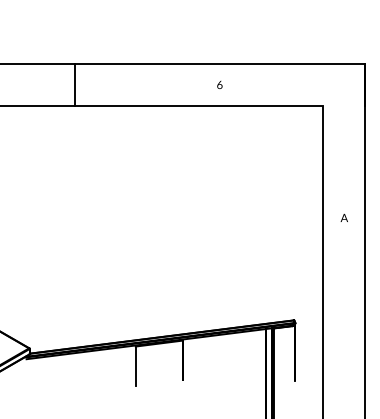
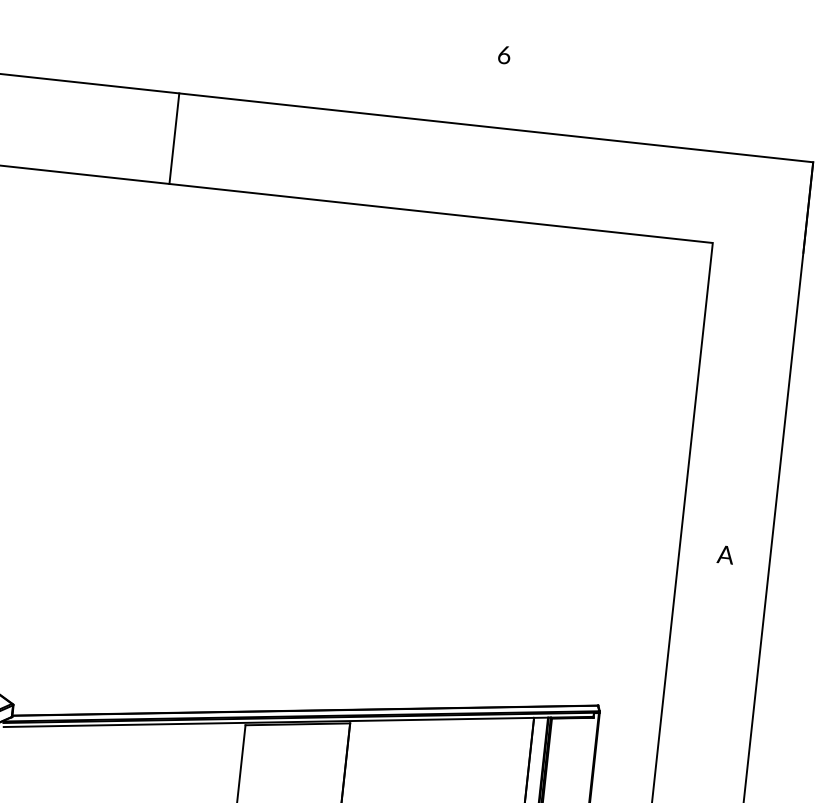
text: (219, 84) -> (503, 53), moved
text: (343, 217) -> (723, 553), moved

